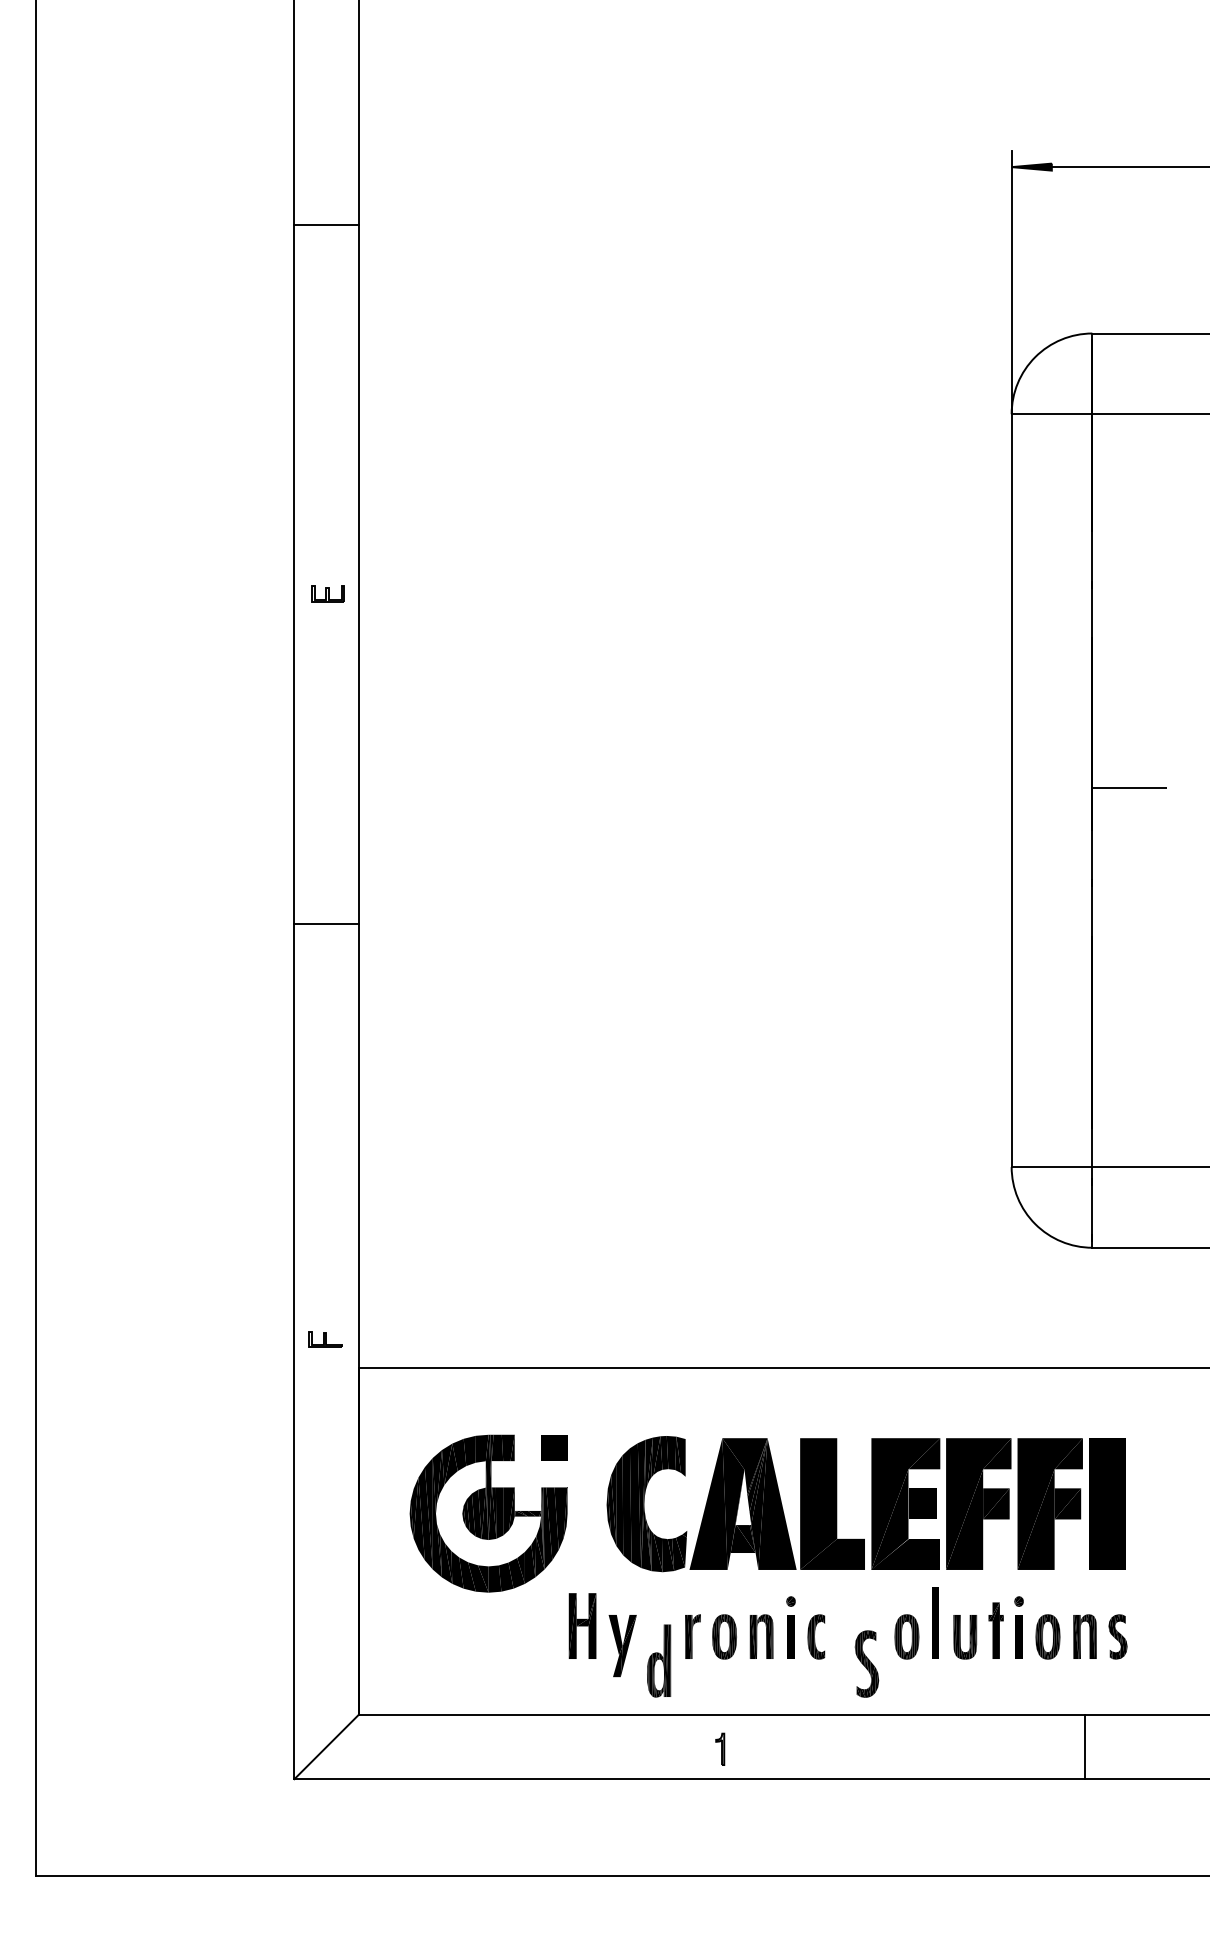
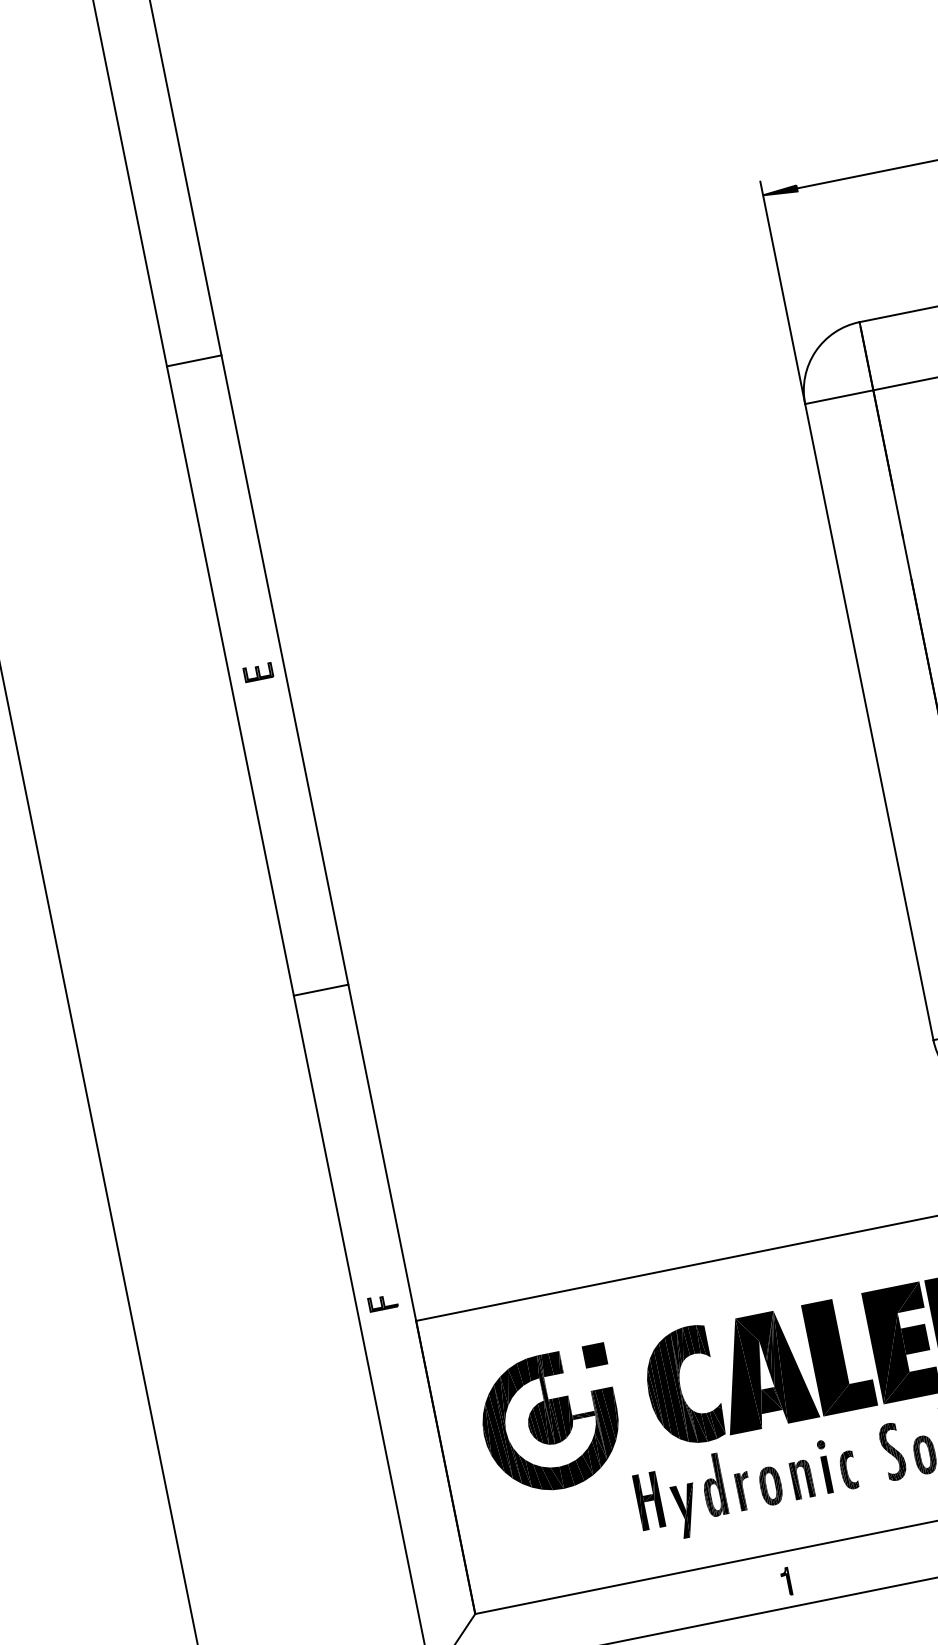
line: (326, 923) -> (320, 989), moved
part: (659, 1660) -> (713, 1484), moved
part: (866, 1663) -> (892, 1451), moved

